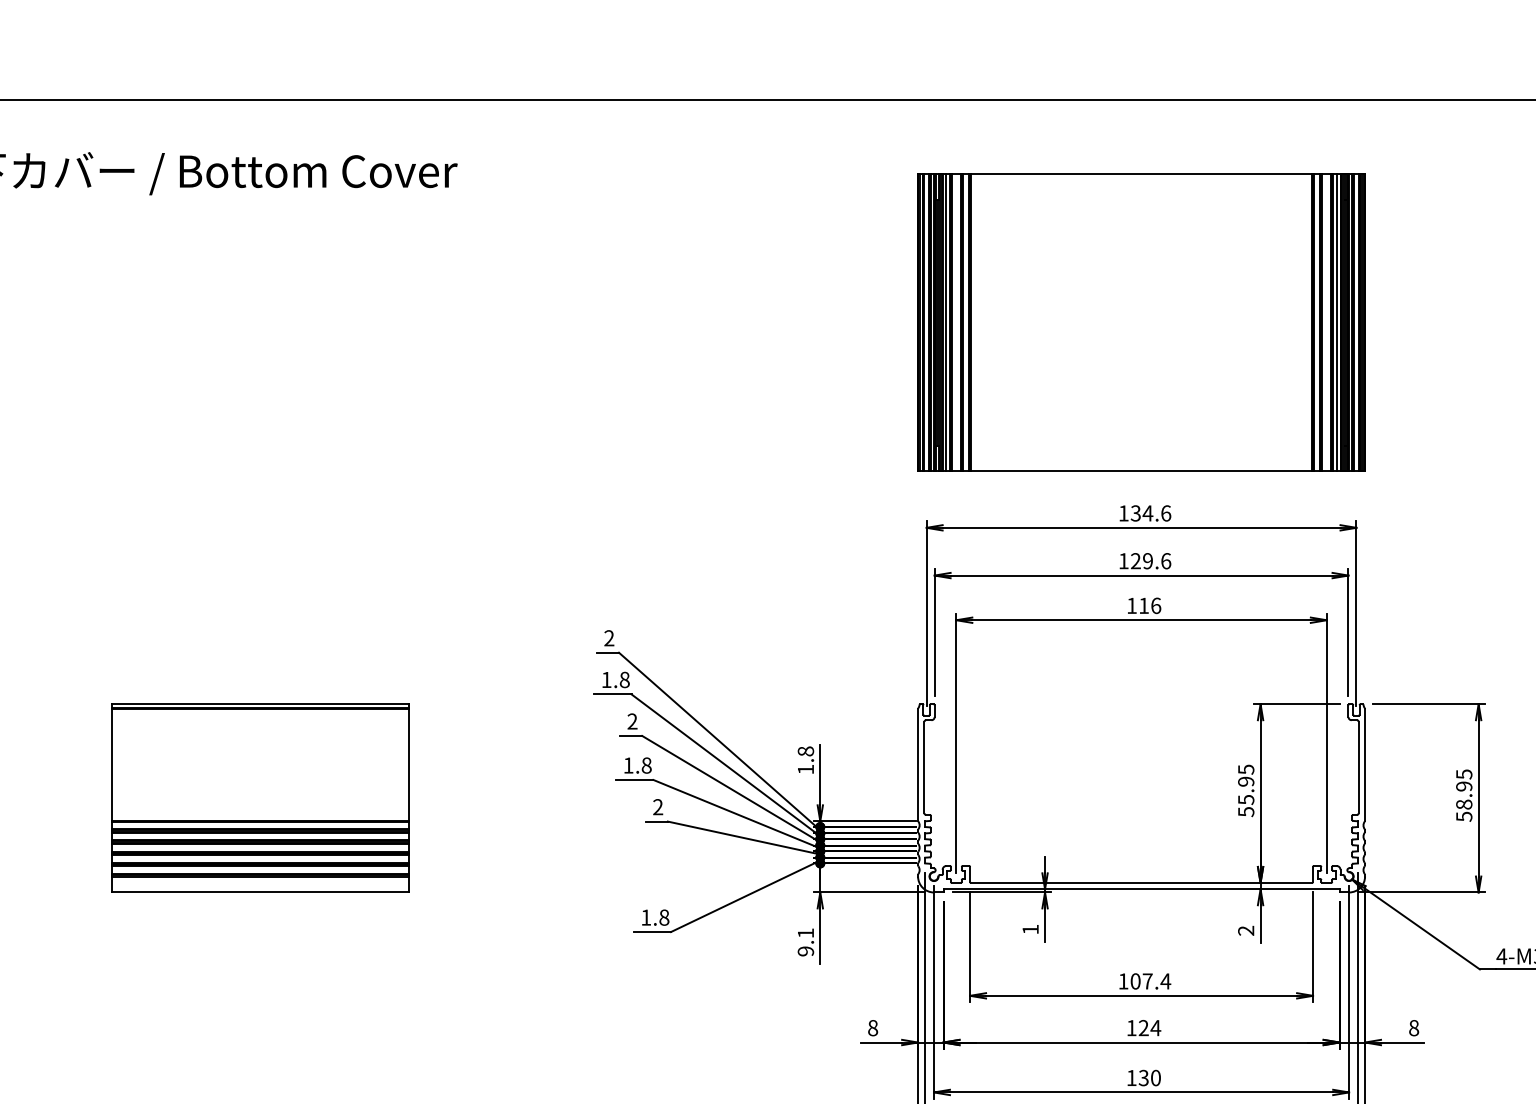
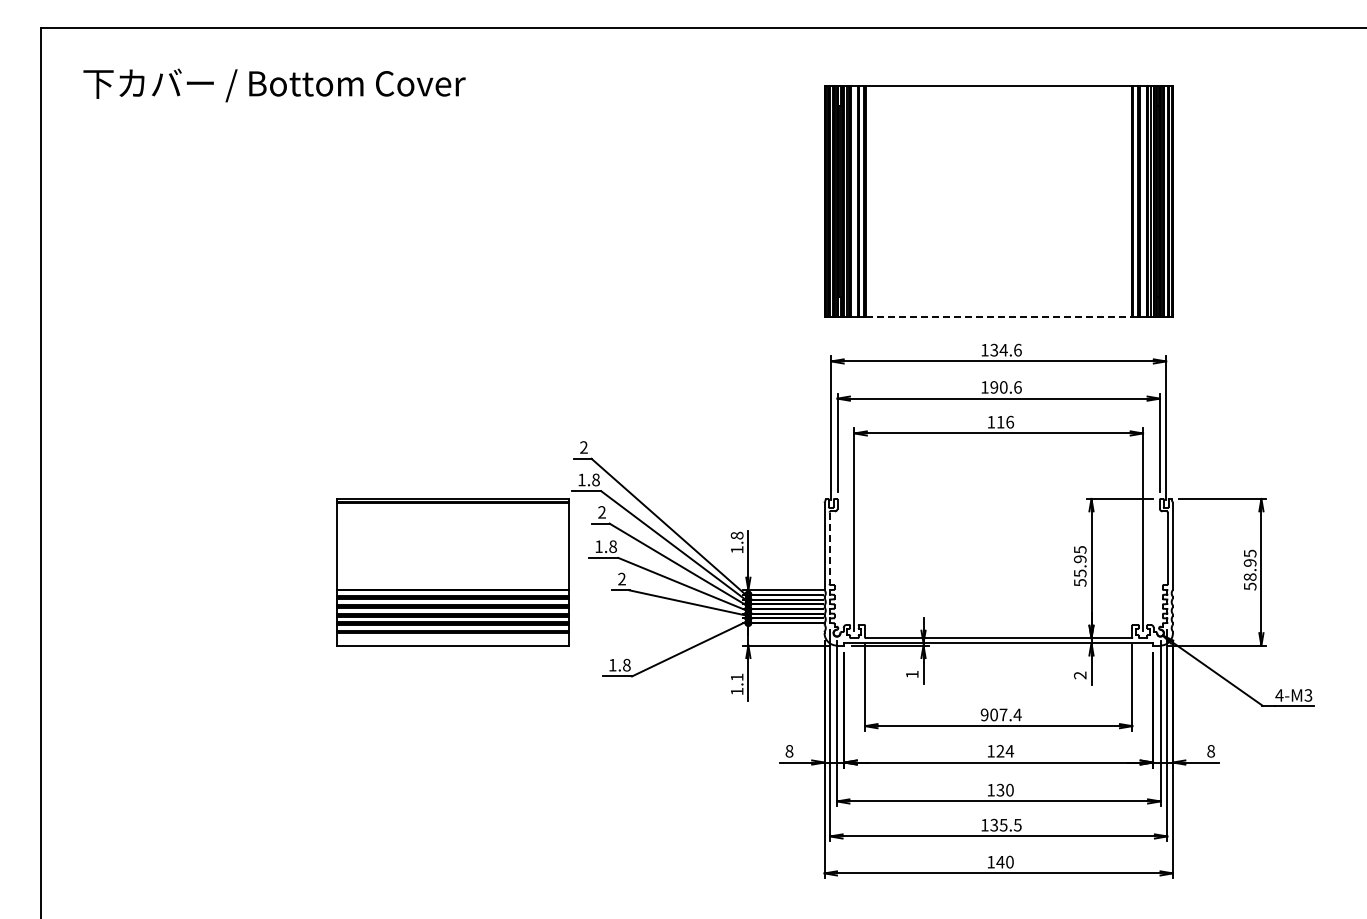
line: (1141, 471) -> (998, 317), solid -> dashed
text: (1141, 561) -> (998, 387), 129.6 -> 190.6
line: (924, 767) -> (829, 548), solid -> dashed
part: (259, 798) -> (452, 572), moved
text: (805, 951) -> (736, 691), 9.1 -> 1.1
text: (1123, 980) -> (984, 714), 107.4 -> 907.4

